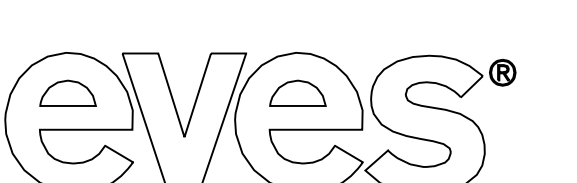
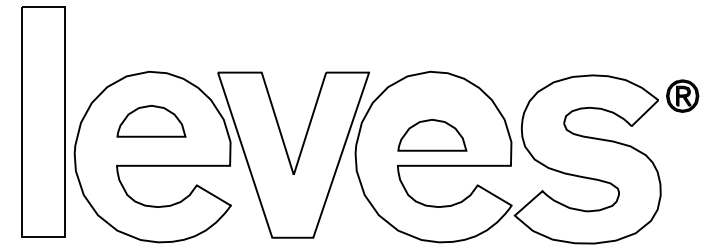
part: (298, 92) -> (432, 134), moved

